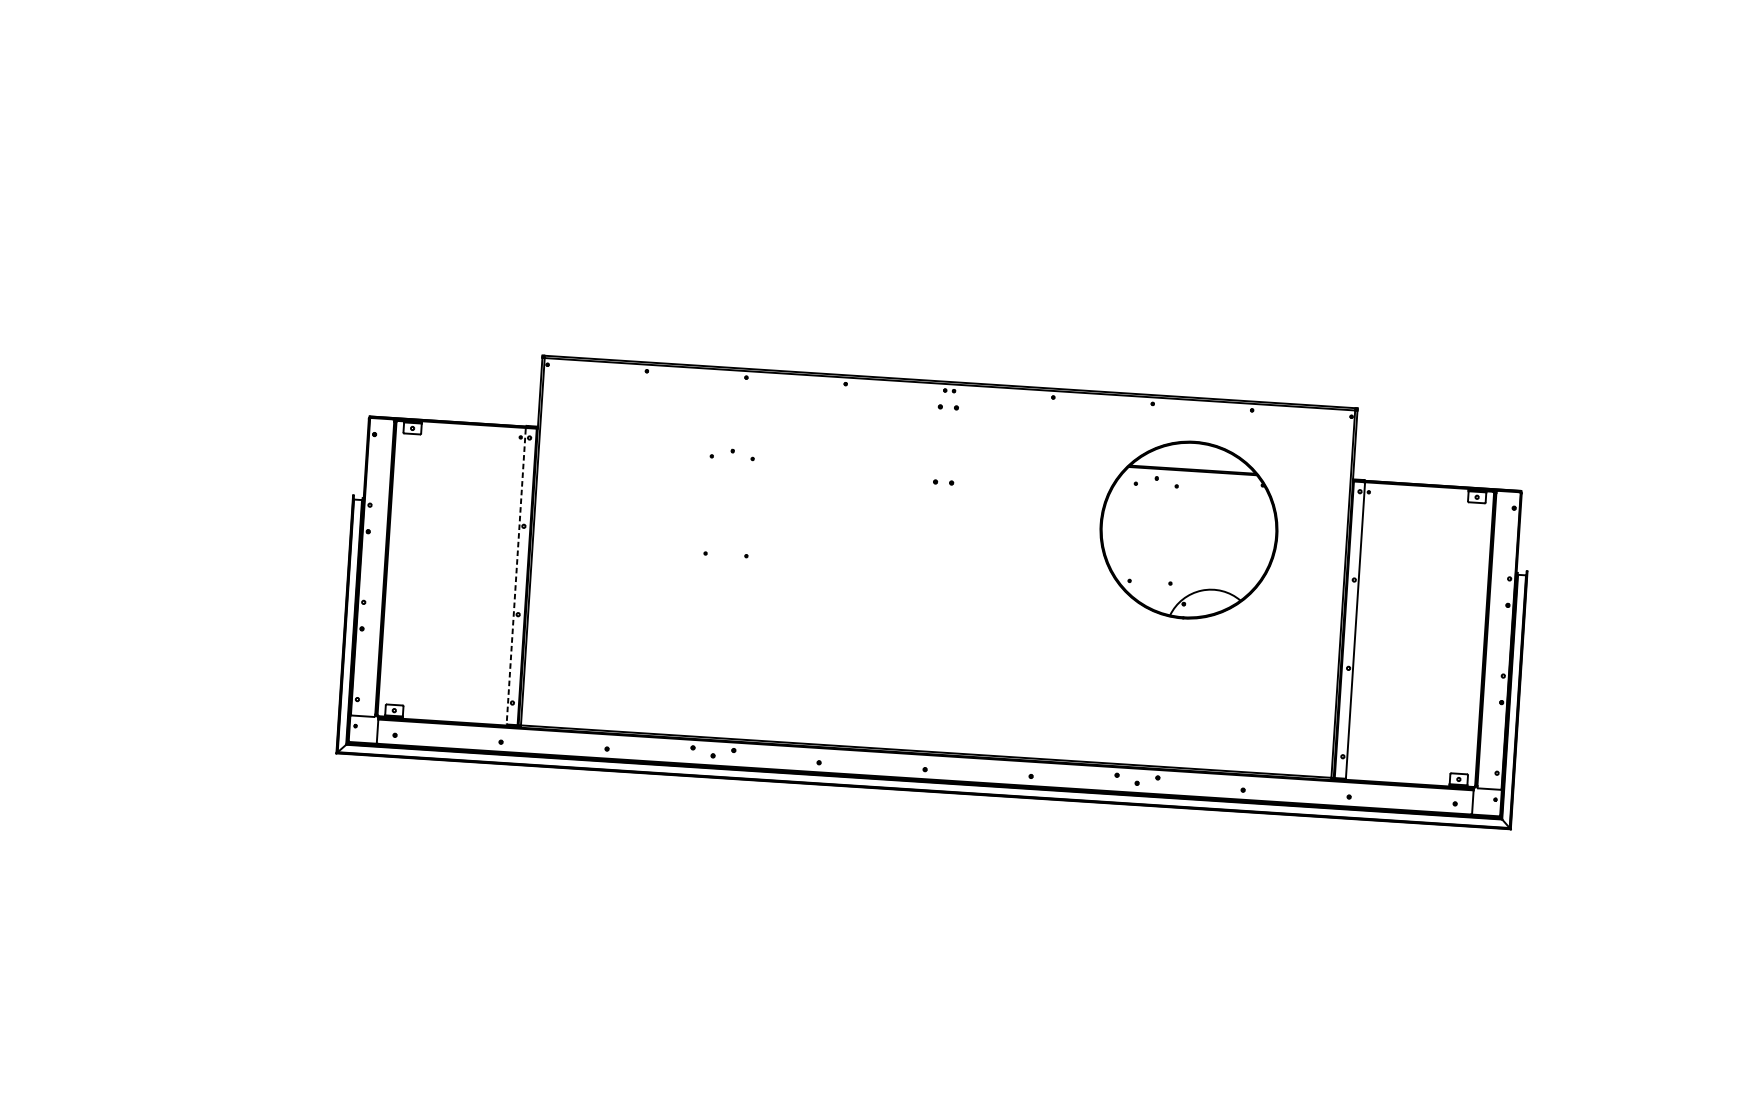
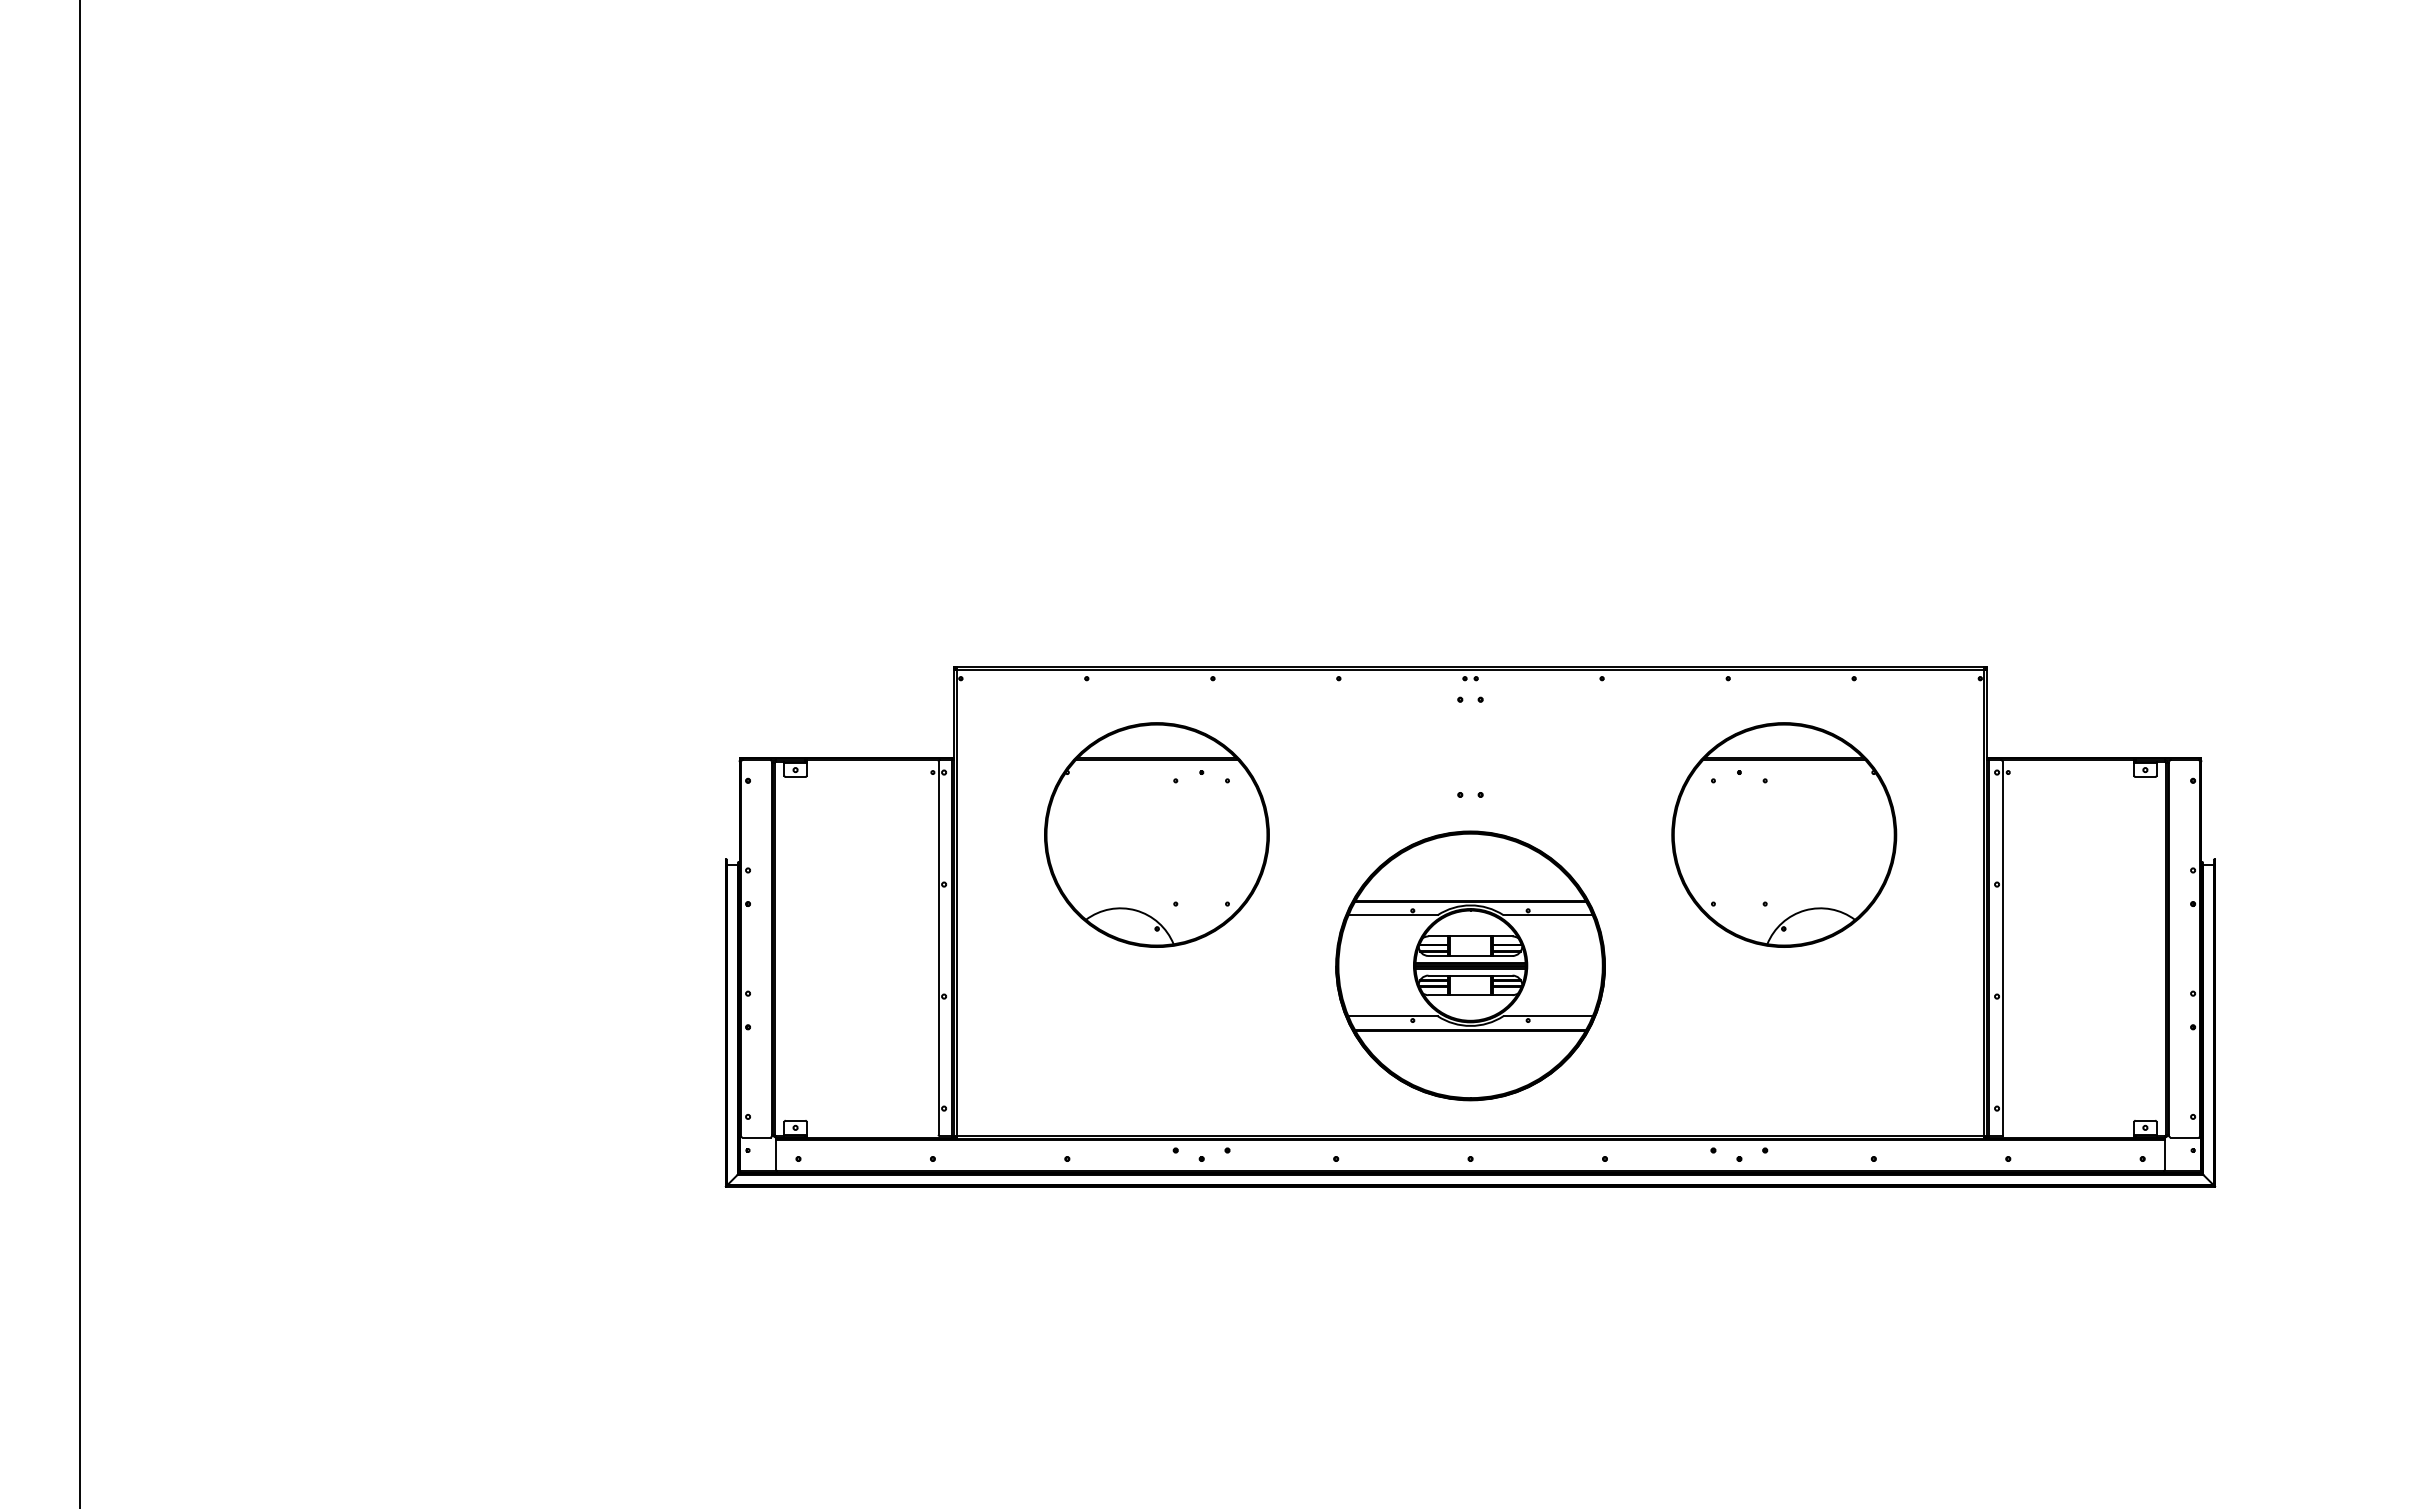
part: (693, 497) -> (1156, 834), added
line: (516, 576) -> (938, 948), dashed -> solid
part: (934, 616) -> (1470, 965), added

